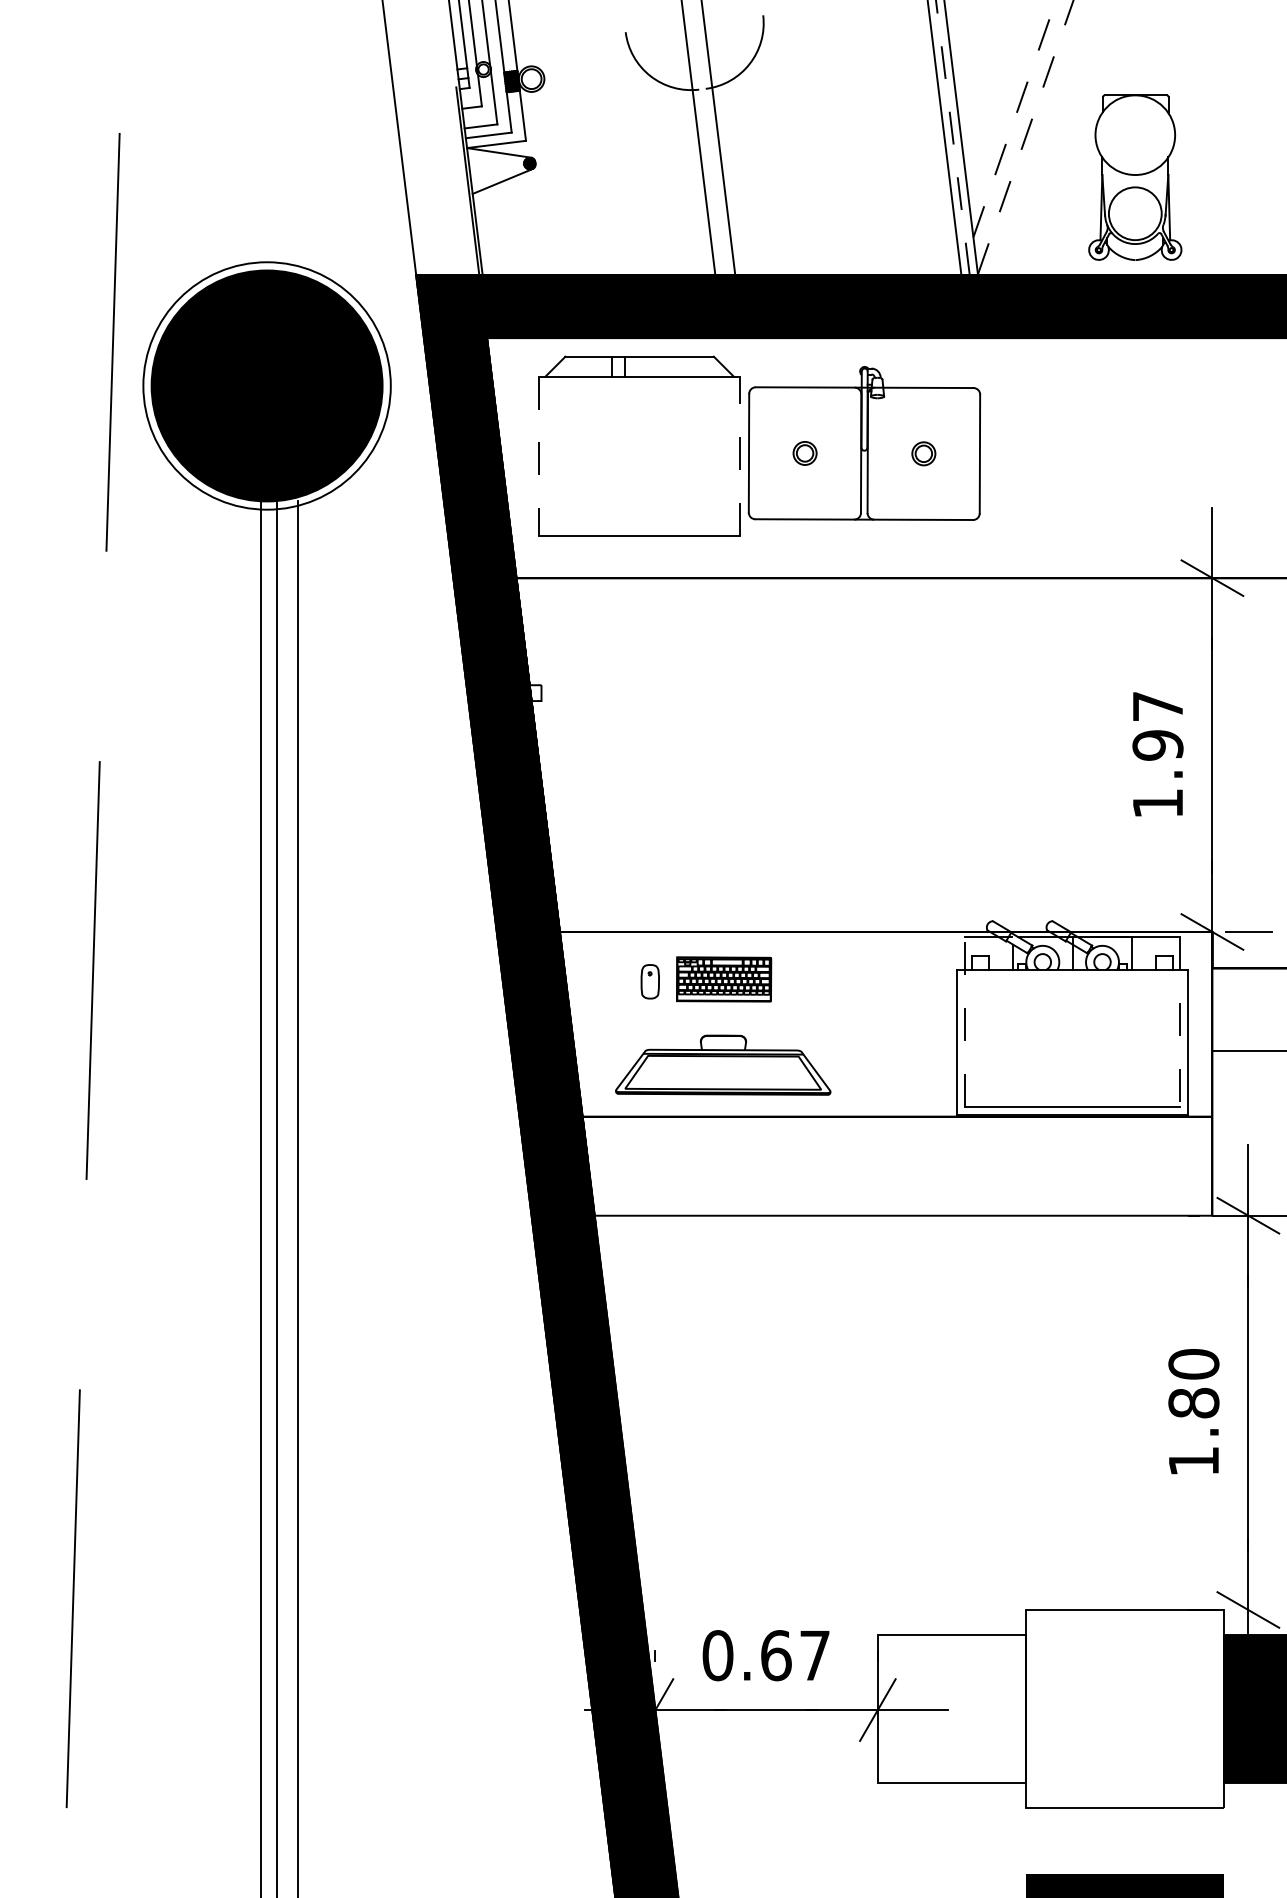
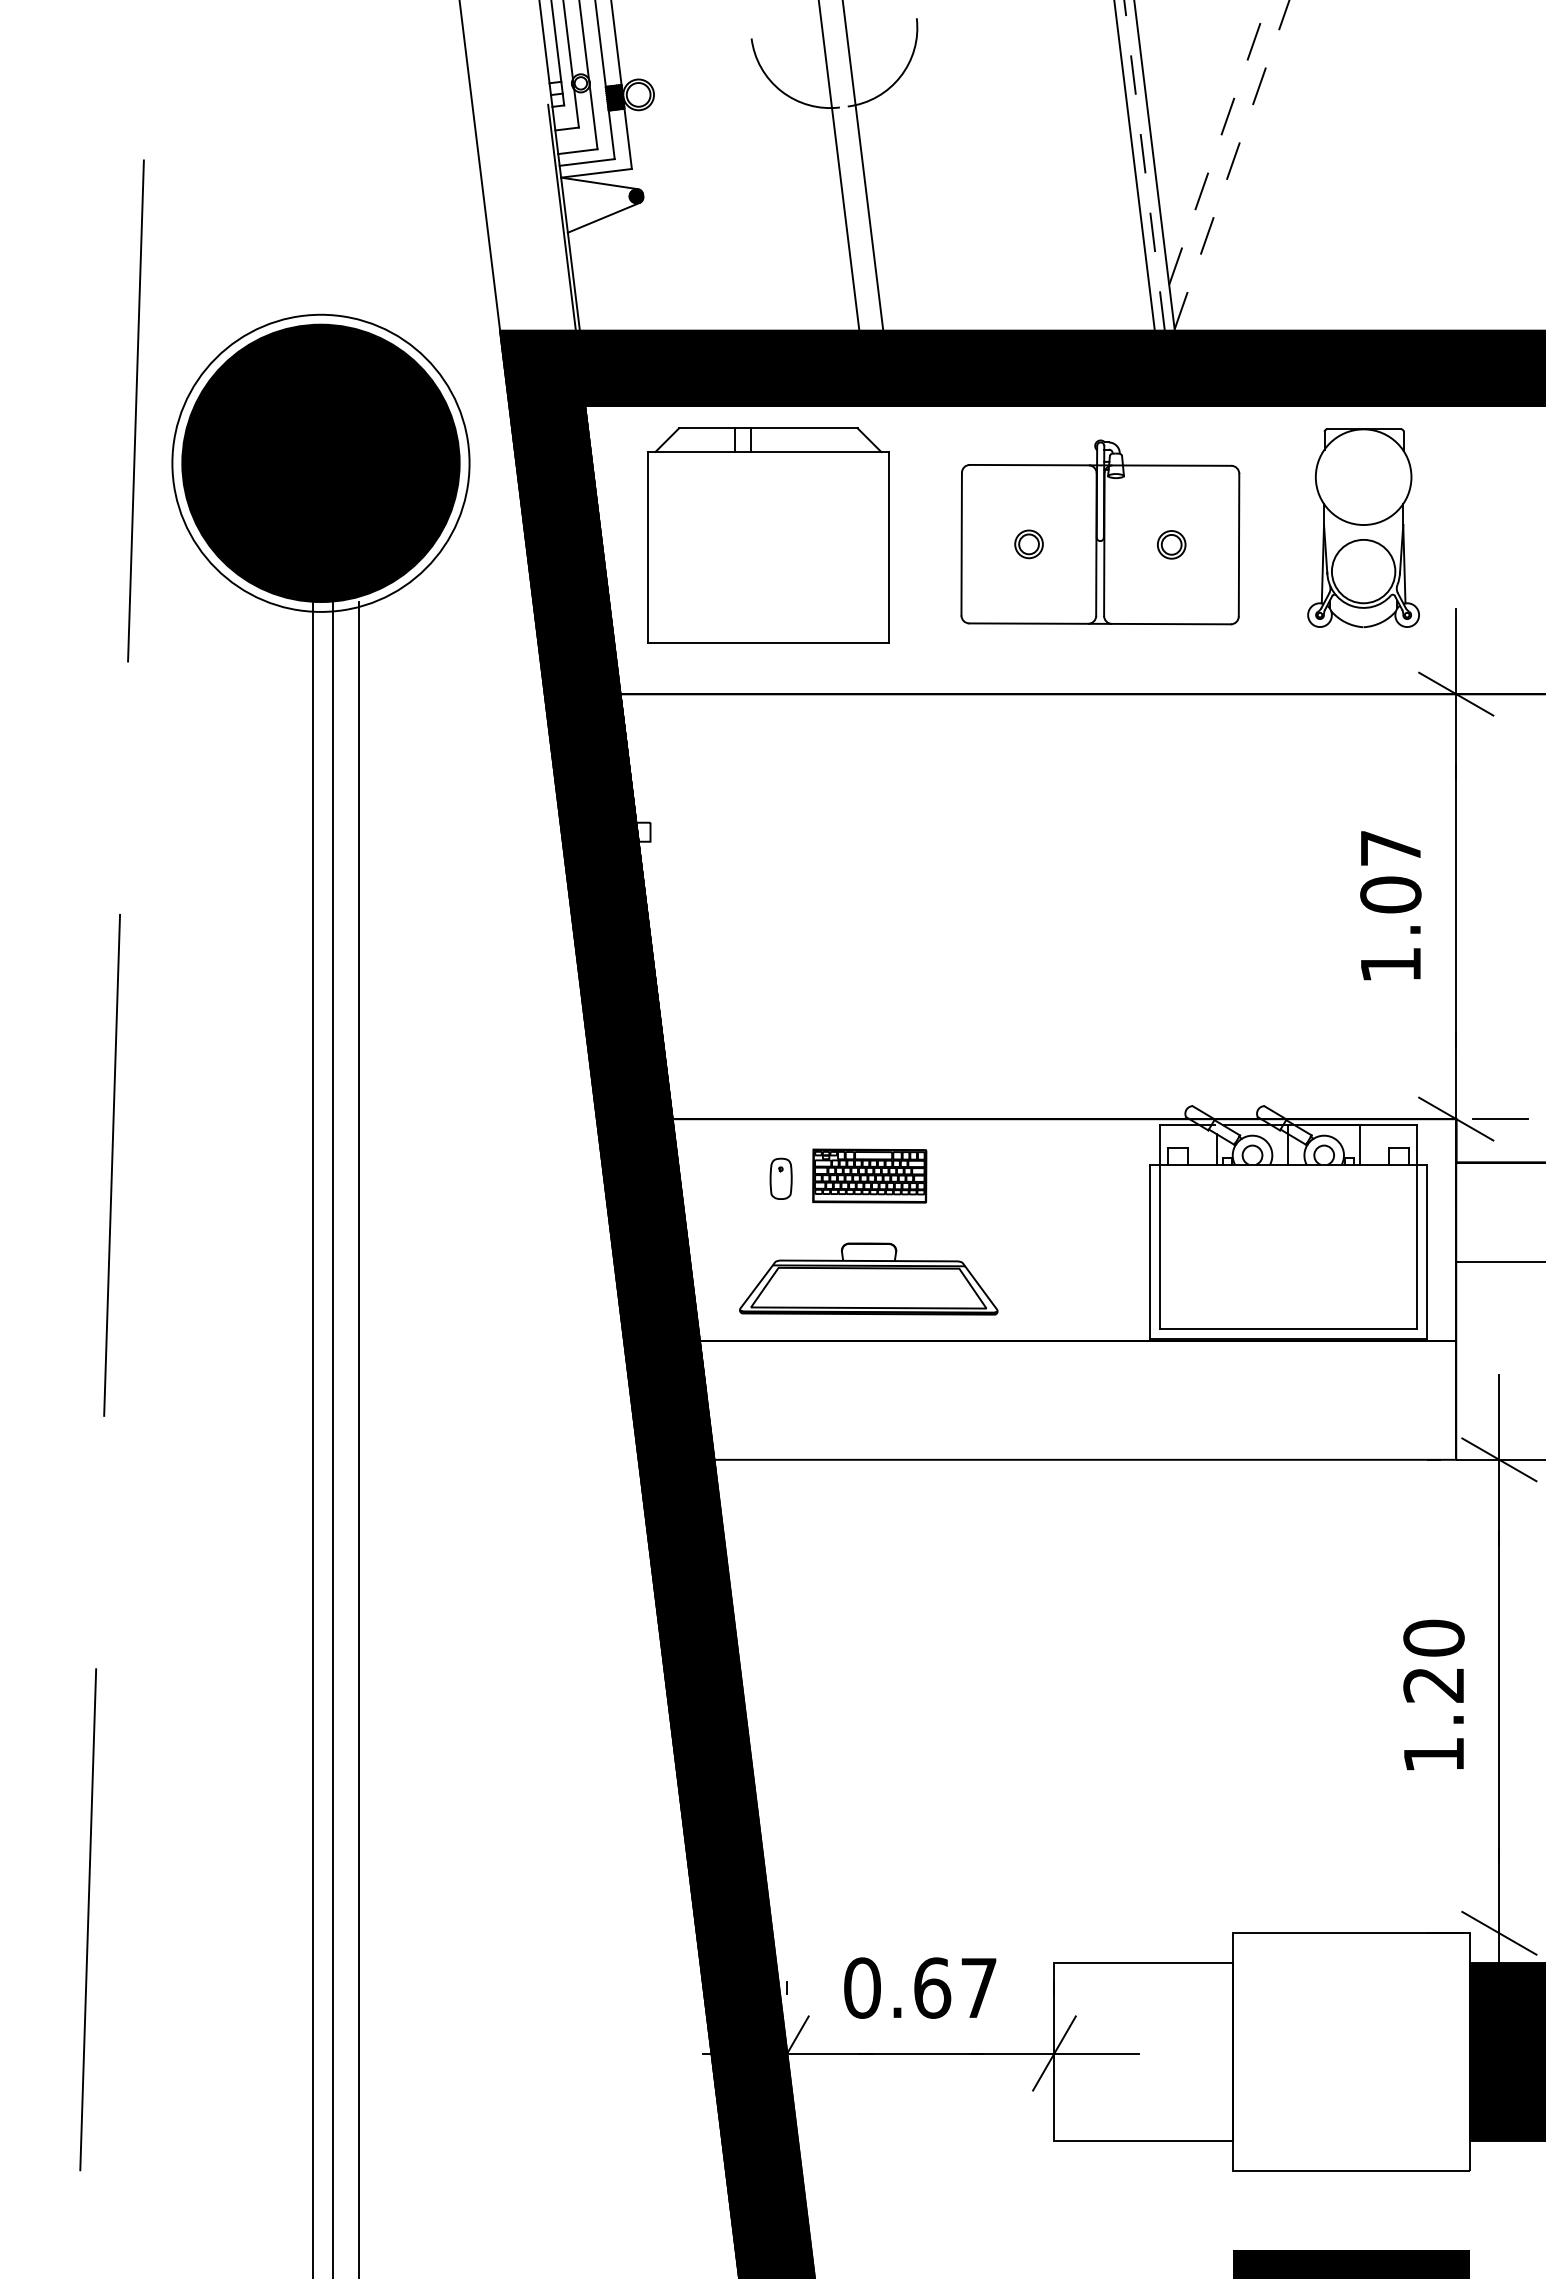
part: (1135, 177) -> (1363, 528), moved
part: (864, 443) -> (1100, 532), moved
line: (538, 456) -> (647, 547), dashed -> solid
line: (740, 456) -> (889, 547), dashed -> solid
text: (1157, 744) -> (1390, 894), 1.97 -> 1.07
line: (965, 1021) -> (1159, 1226), dashed -> solid
line: (1180, 1022) -> (1417, 1227), dashed -> solid
text: (1193, 1402) -> (1433, 1684), 1.80 -> 1.20

